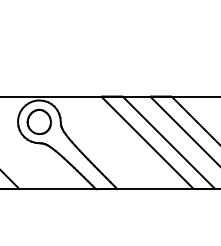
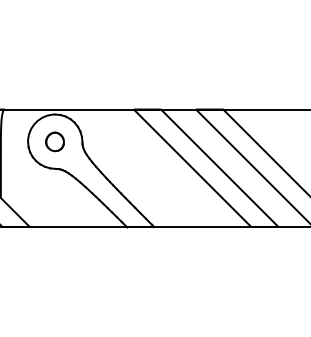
part: (38, 121) -> (54, 141), size x0.6

